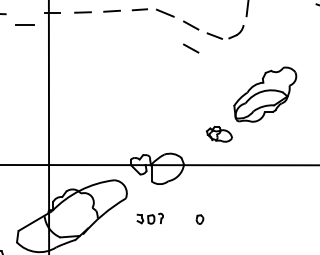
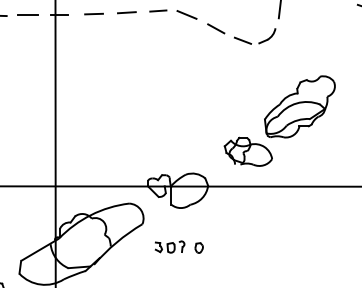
line: (24, 24) -> (27, 14), moved
line: (191, 48) -> (216, 54), removed
part: (218, 134) -> (247, 151), size x1.67
part: (199, 219) -> (198, 247), moved

